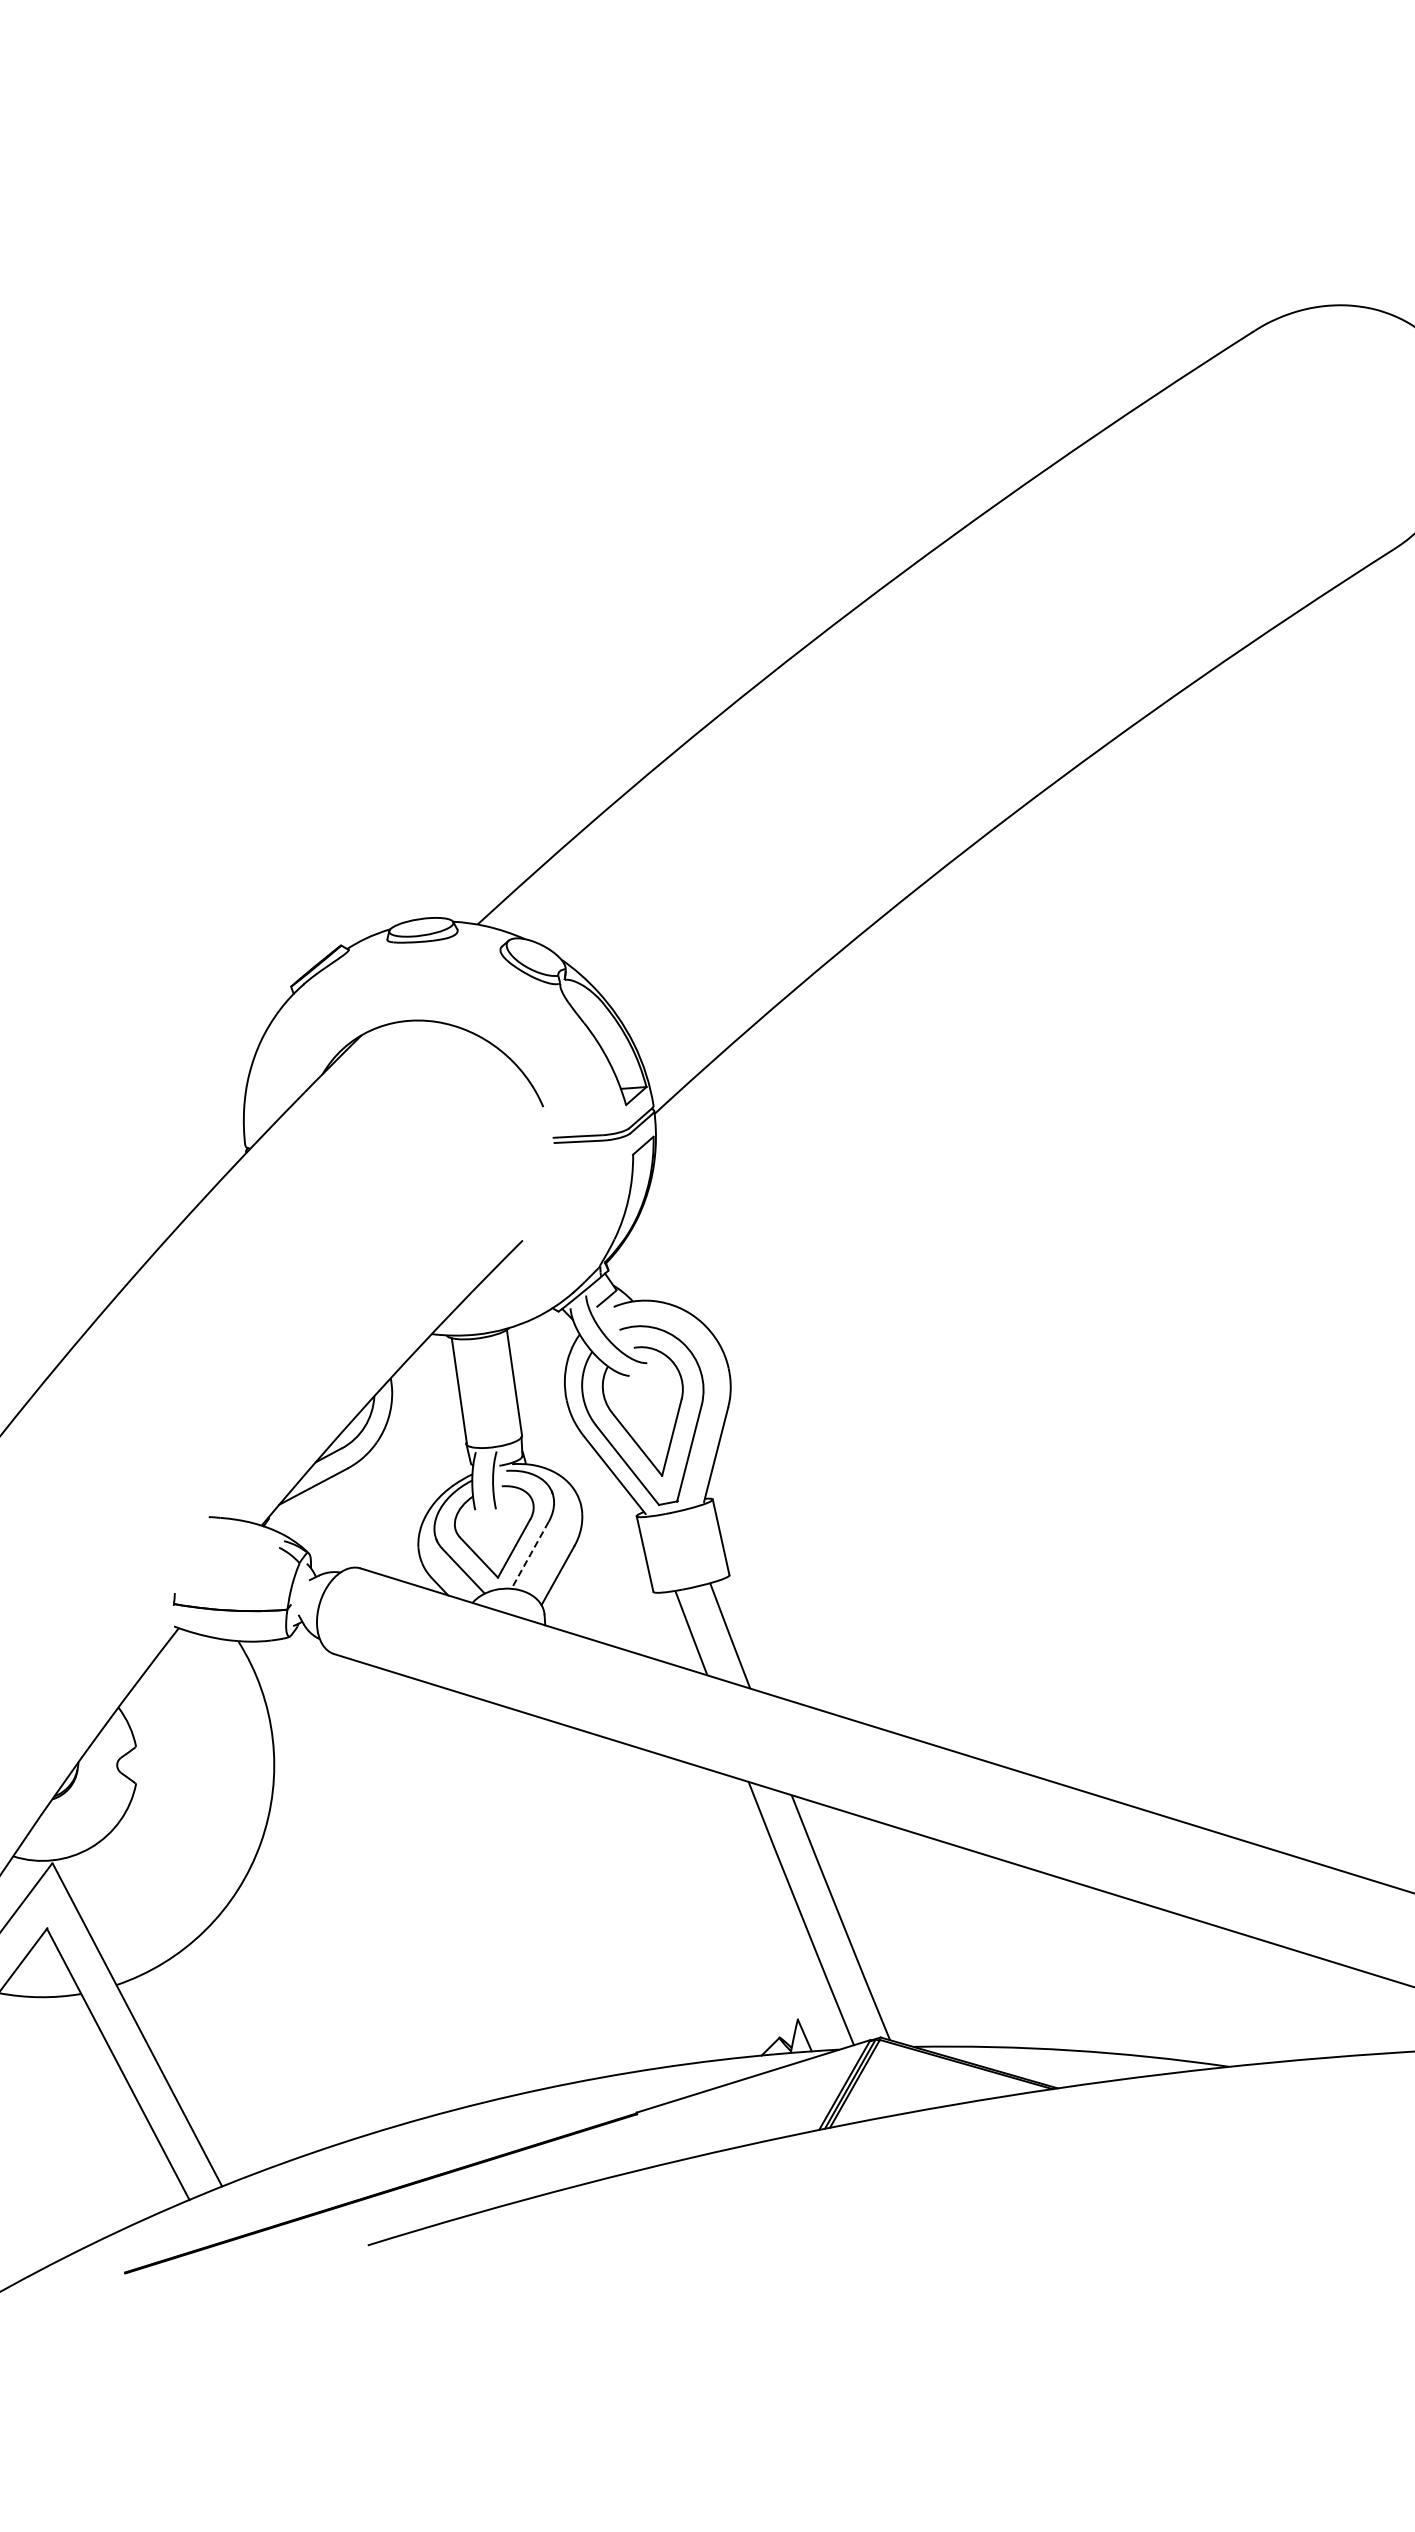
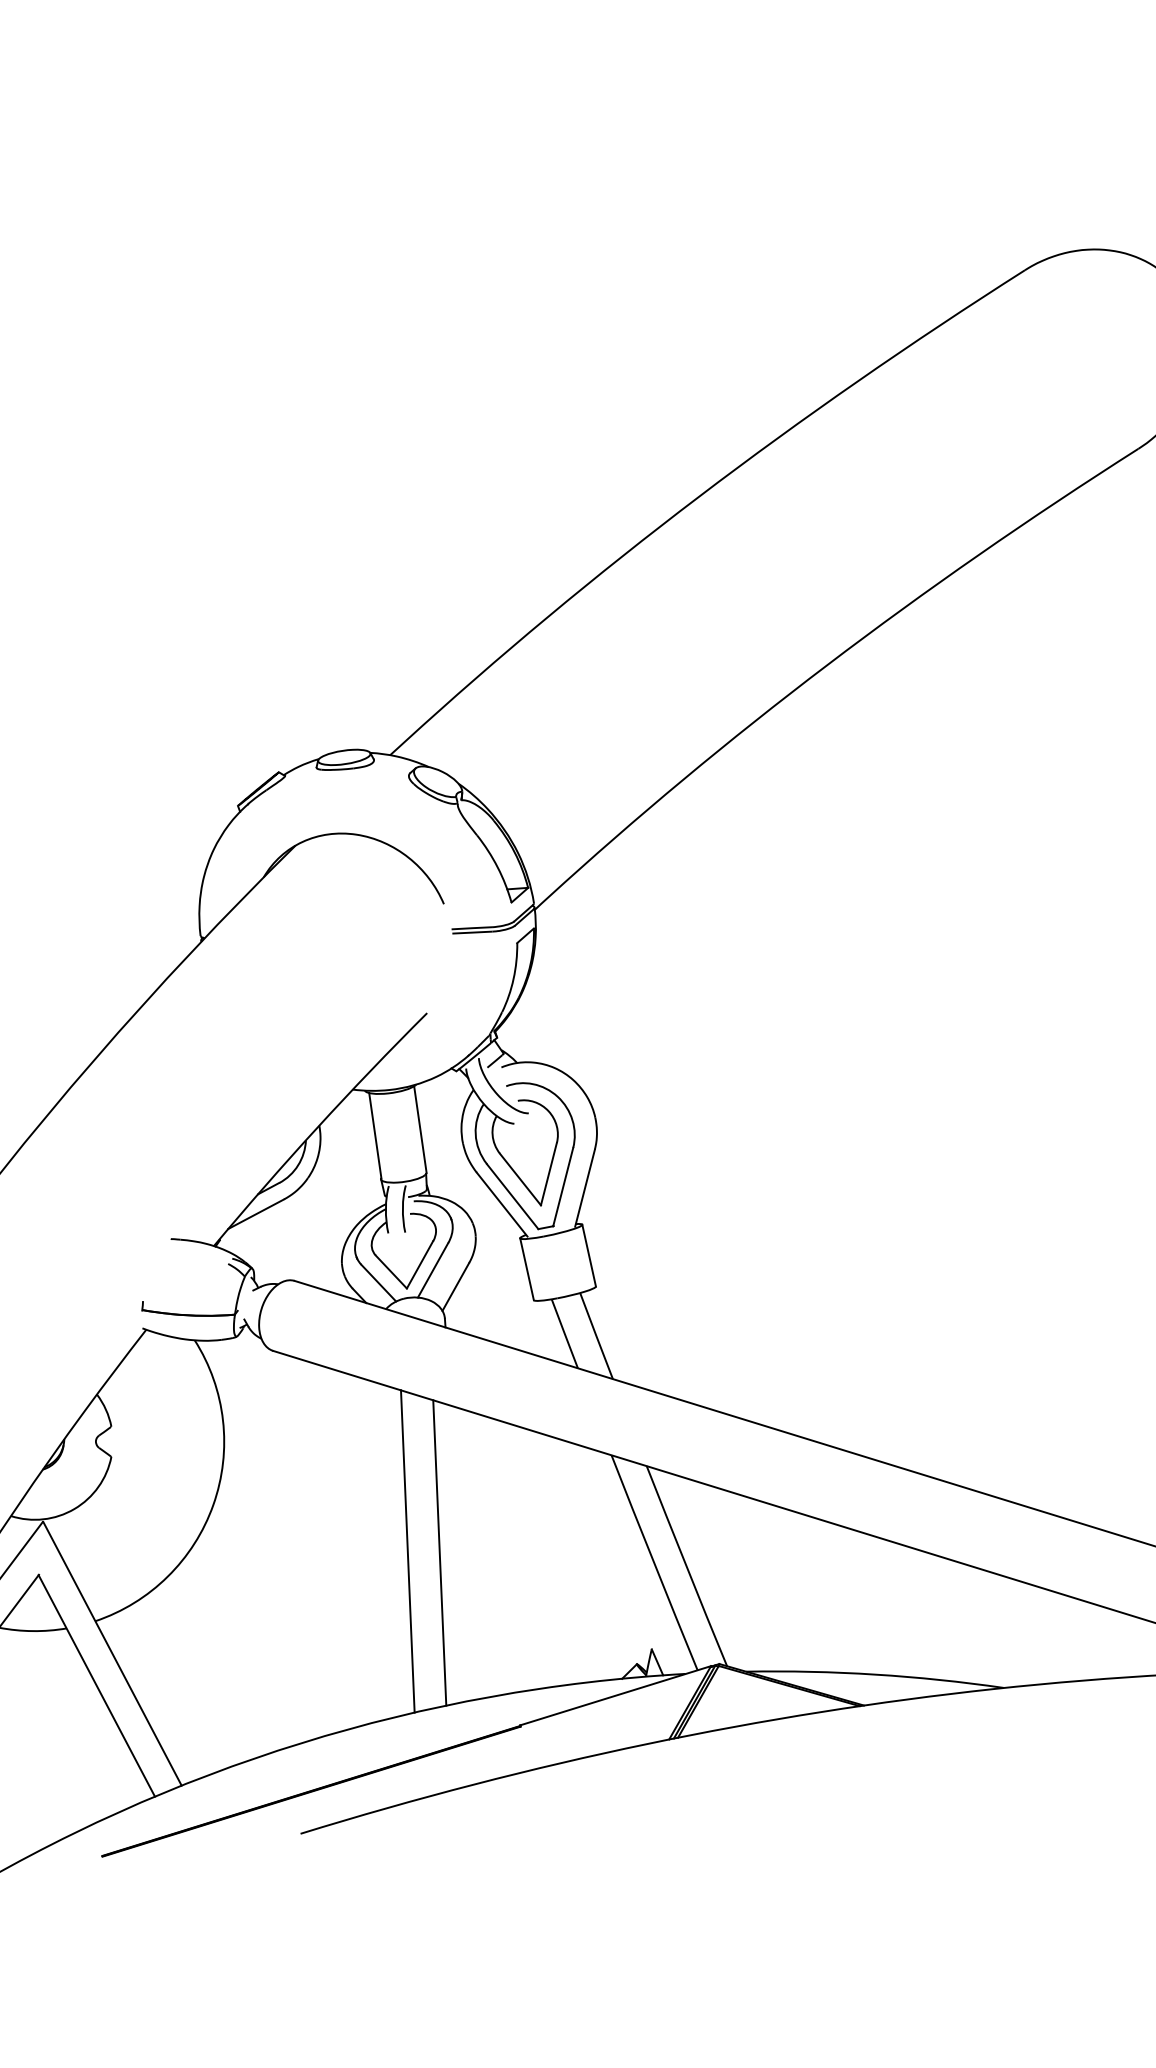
line: (529, 1555) -> (432, 1270), dashed -> solid
line: (498, 1899) -> (407, 1551), added
line: (538, 1901) -> (439, 1552), added

